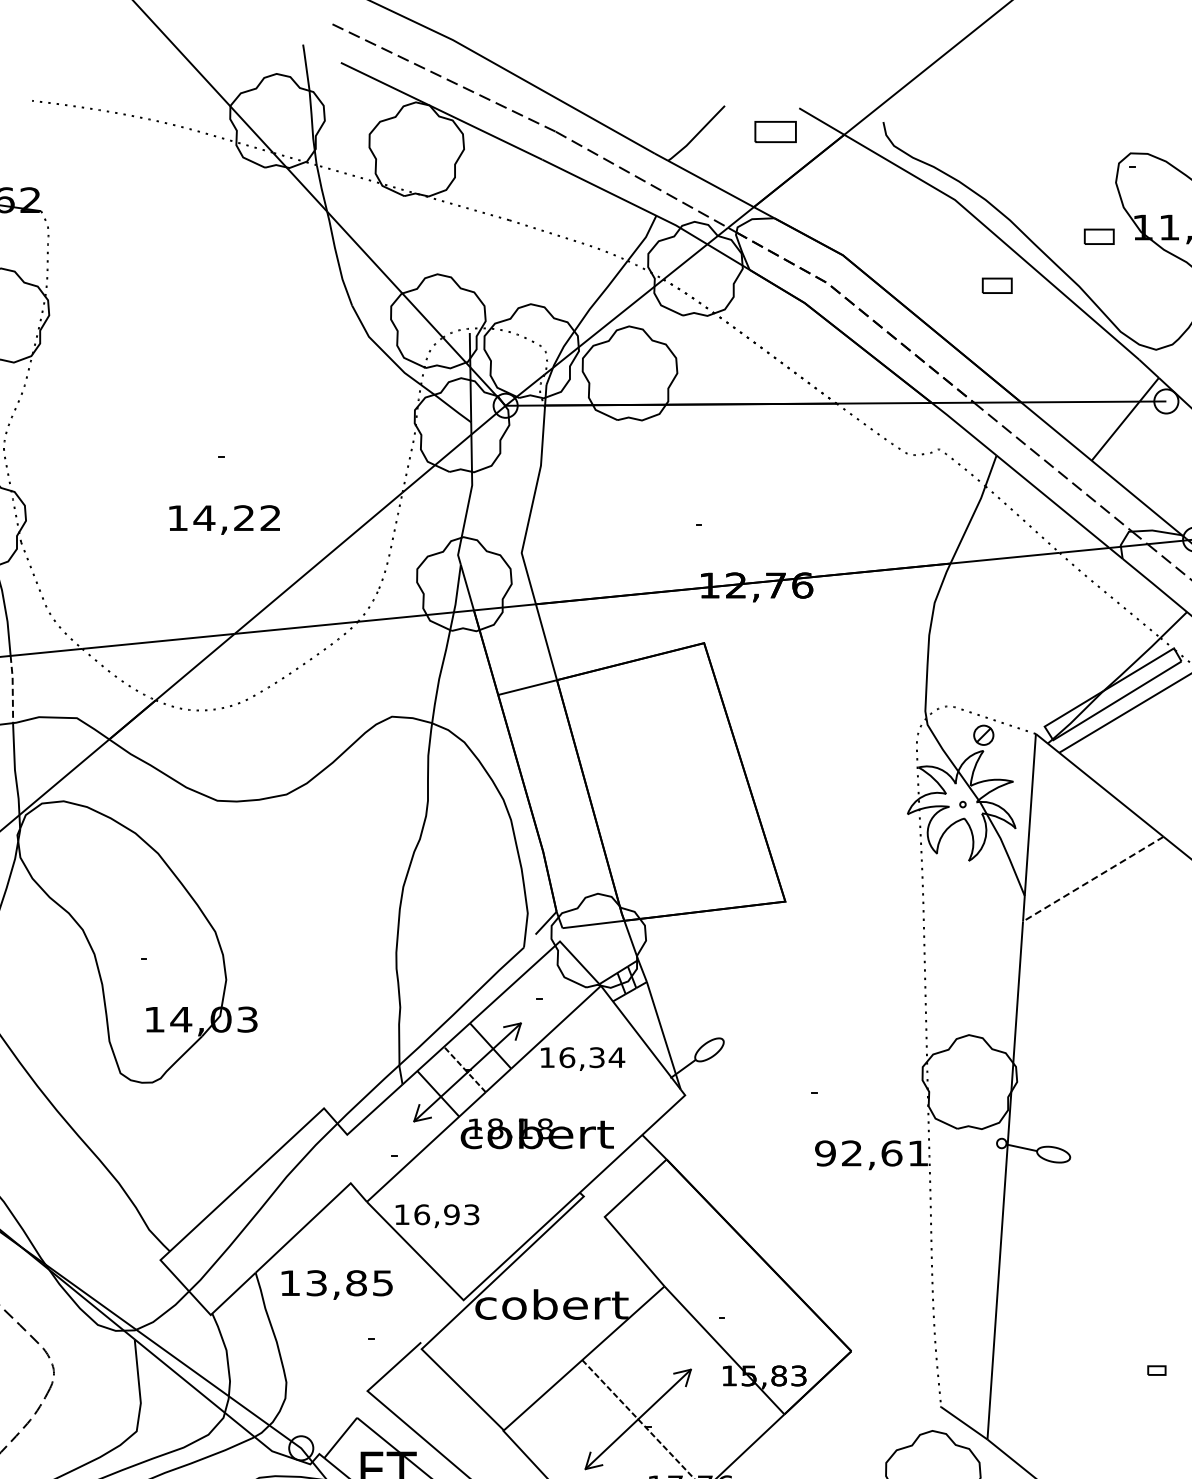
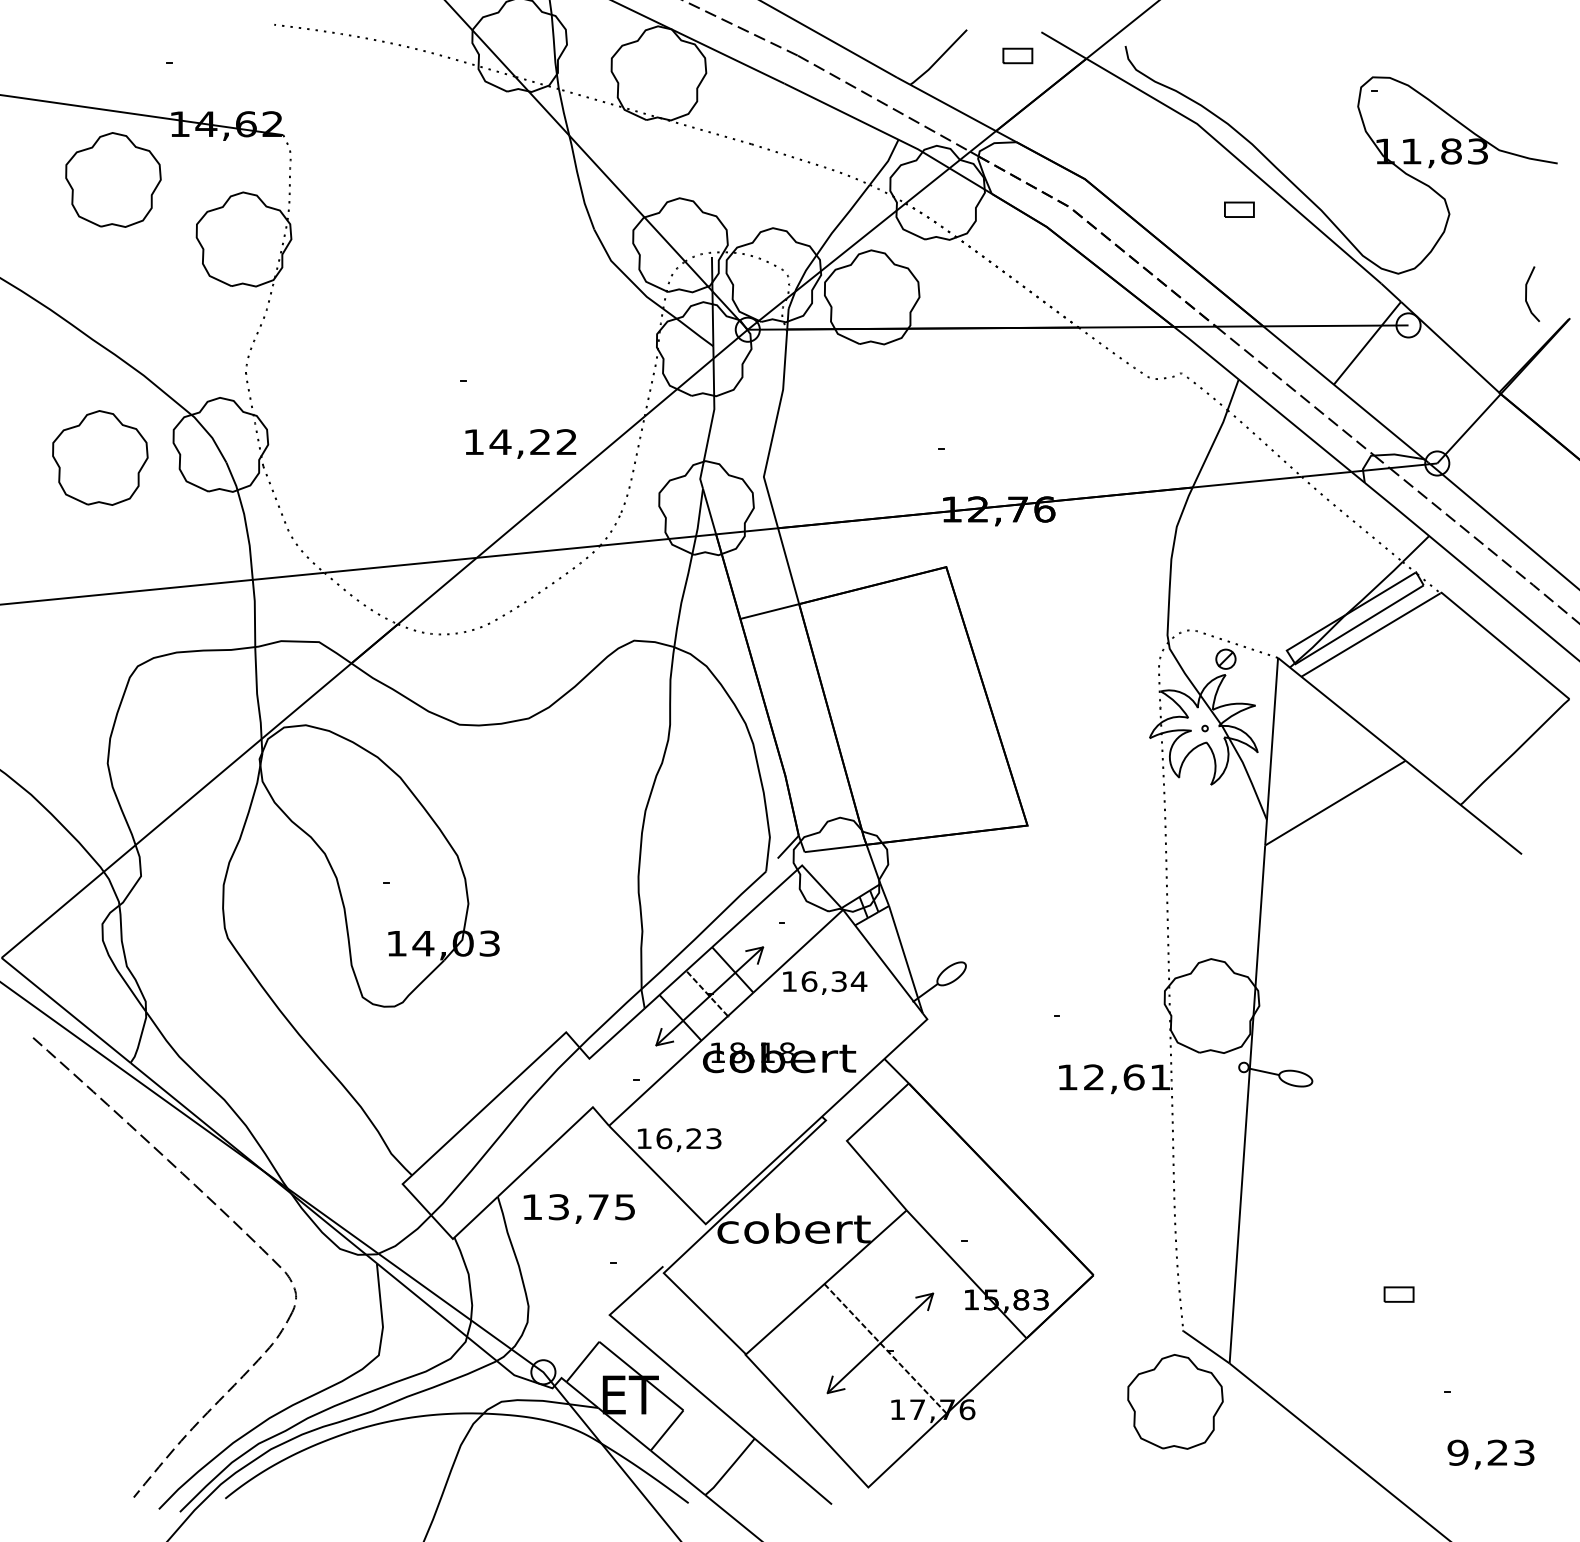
part: (775, 131) -> (1017, 55), size x0.71
part: (1099, 236) -> (1341, 160), removed
text: (224, 519) -> (520, 443), moved
line: (12, 689) -> (254, 613), dashed -> solid
line: (1093, 879) -> (1335, 803), dashed -> solid
text: (825, 1153) -> (1067, 1077), 92,61 -> 12,61
text: (451, 1214) -> (693, 1138), 16,93 -> 16,23
text: (356, 1283) -> (598, 1207), 13,85 -> 13,75
part: (1156, 1370) -> (1398, 1294), size x1.67

